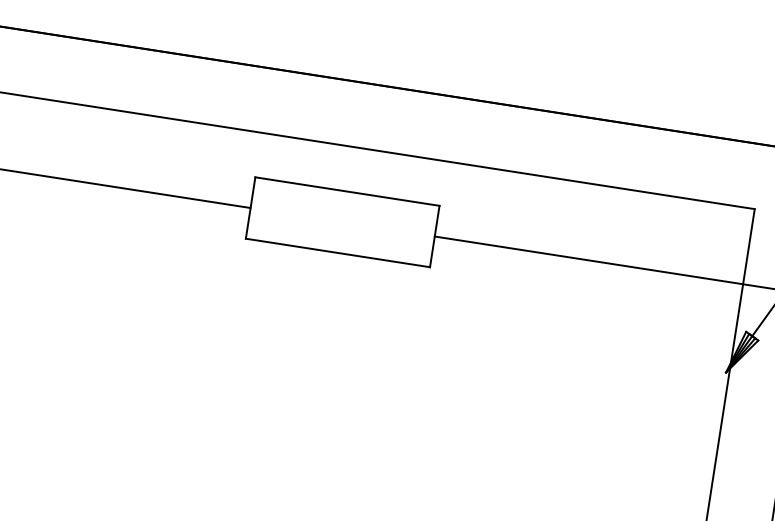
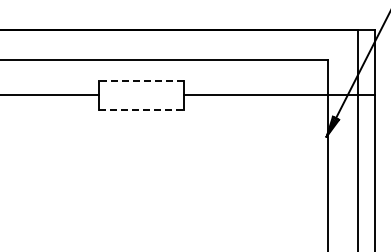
line: (347, 190) -> (141, 80), solid -> dashed
line: (338, 252) -> (141, 109), solid -> dashed

